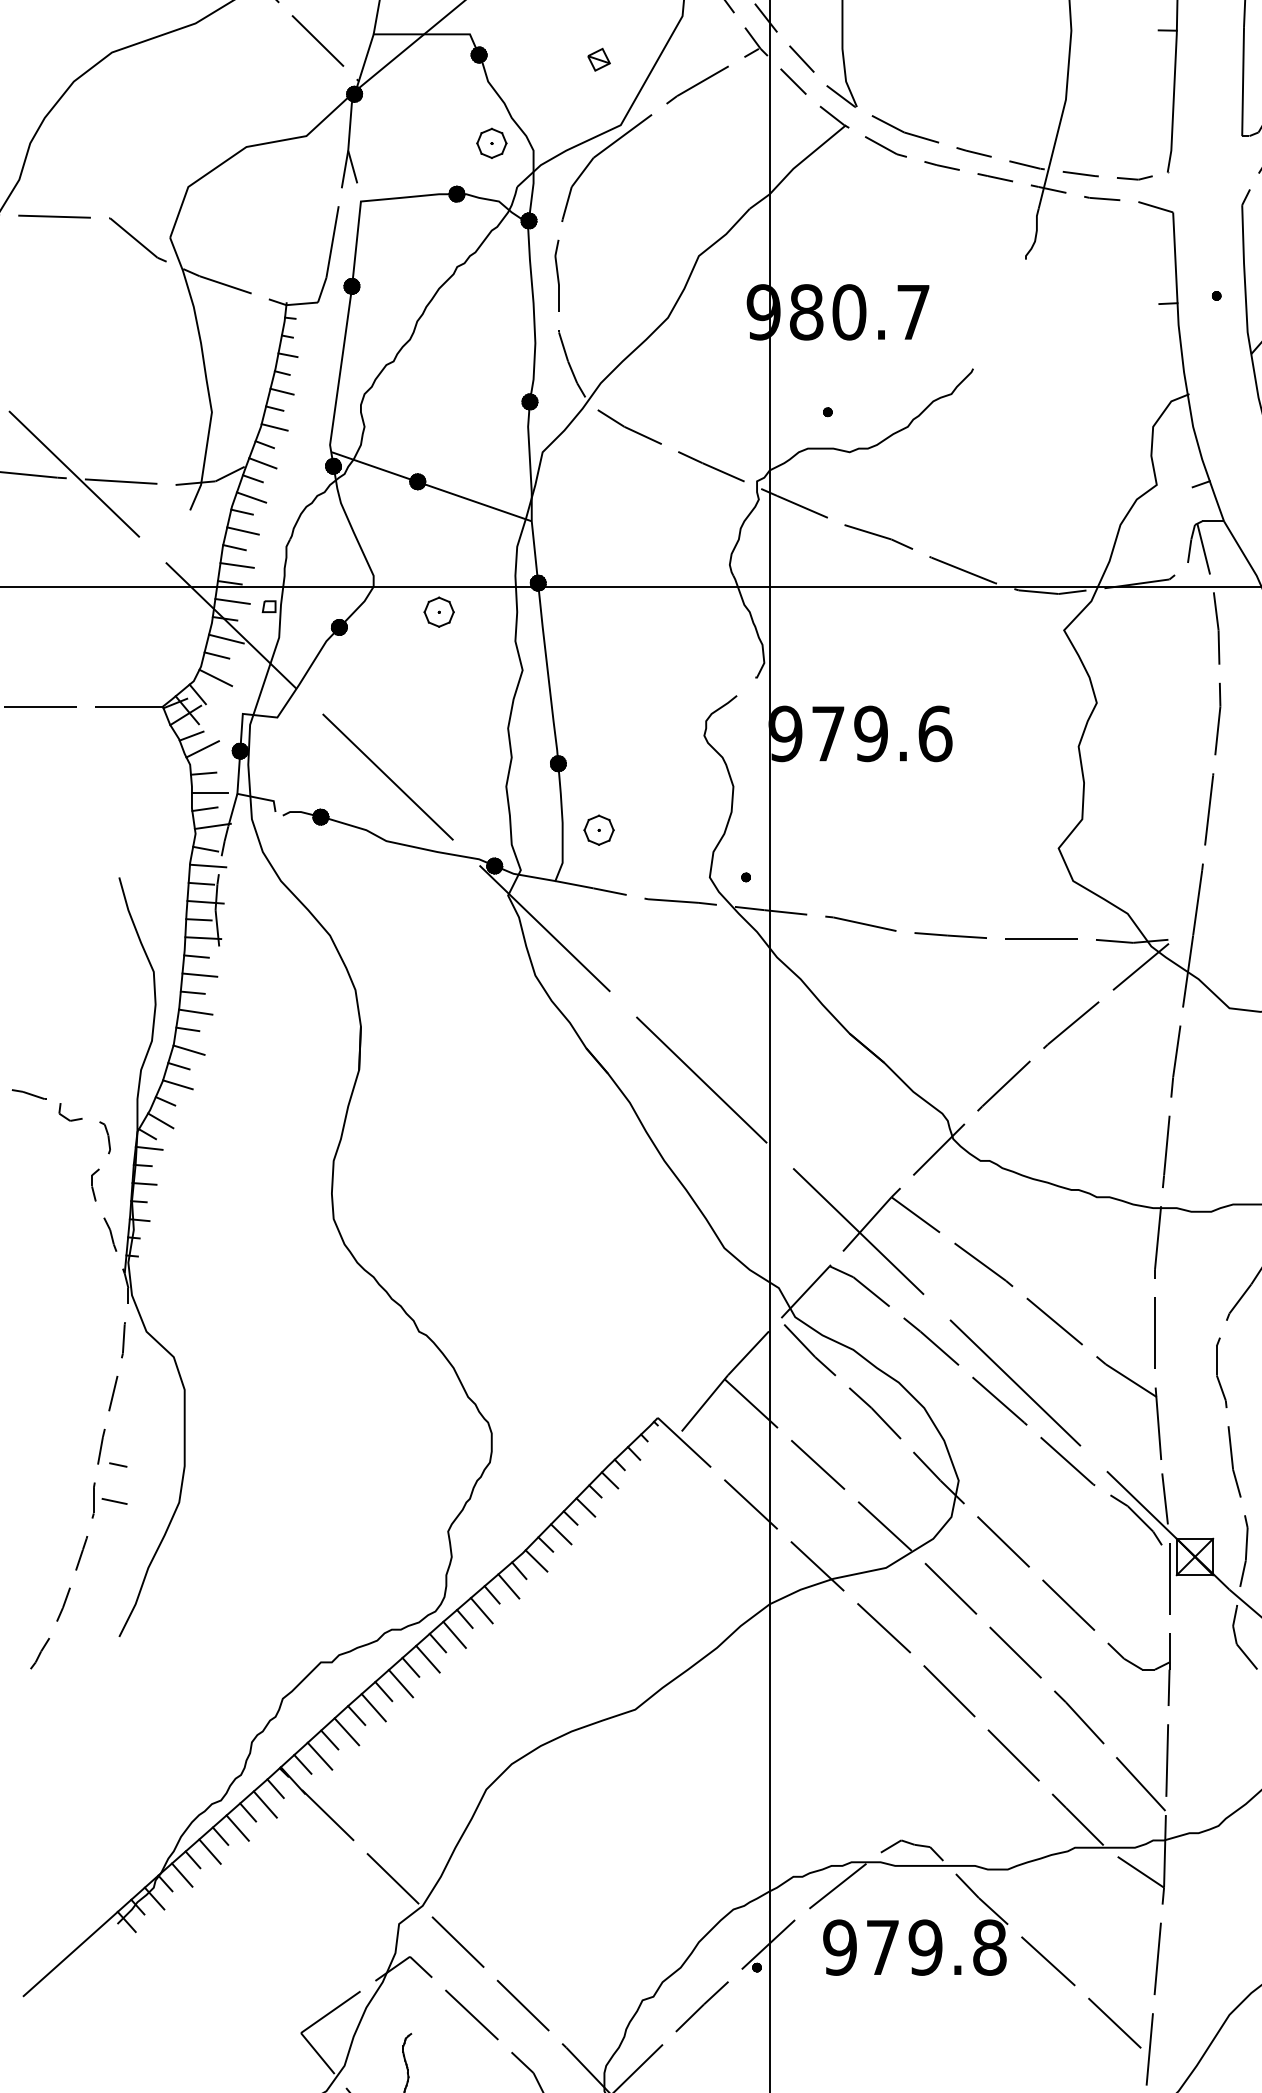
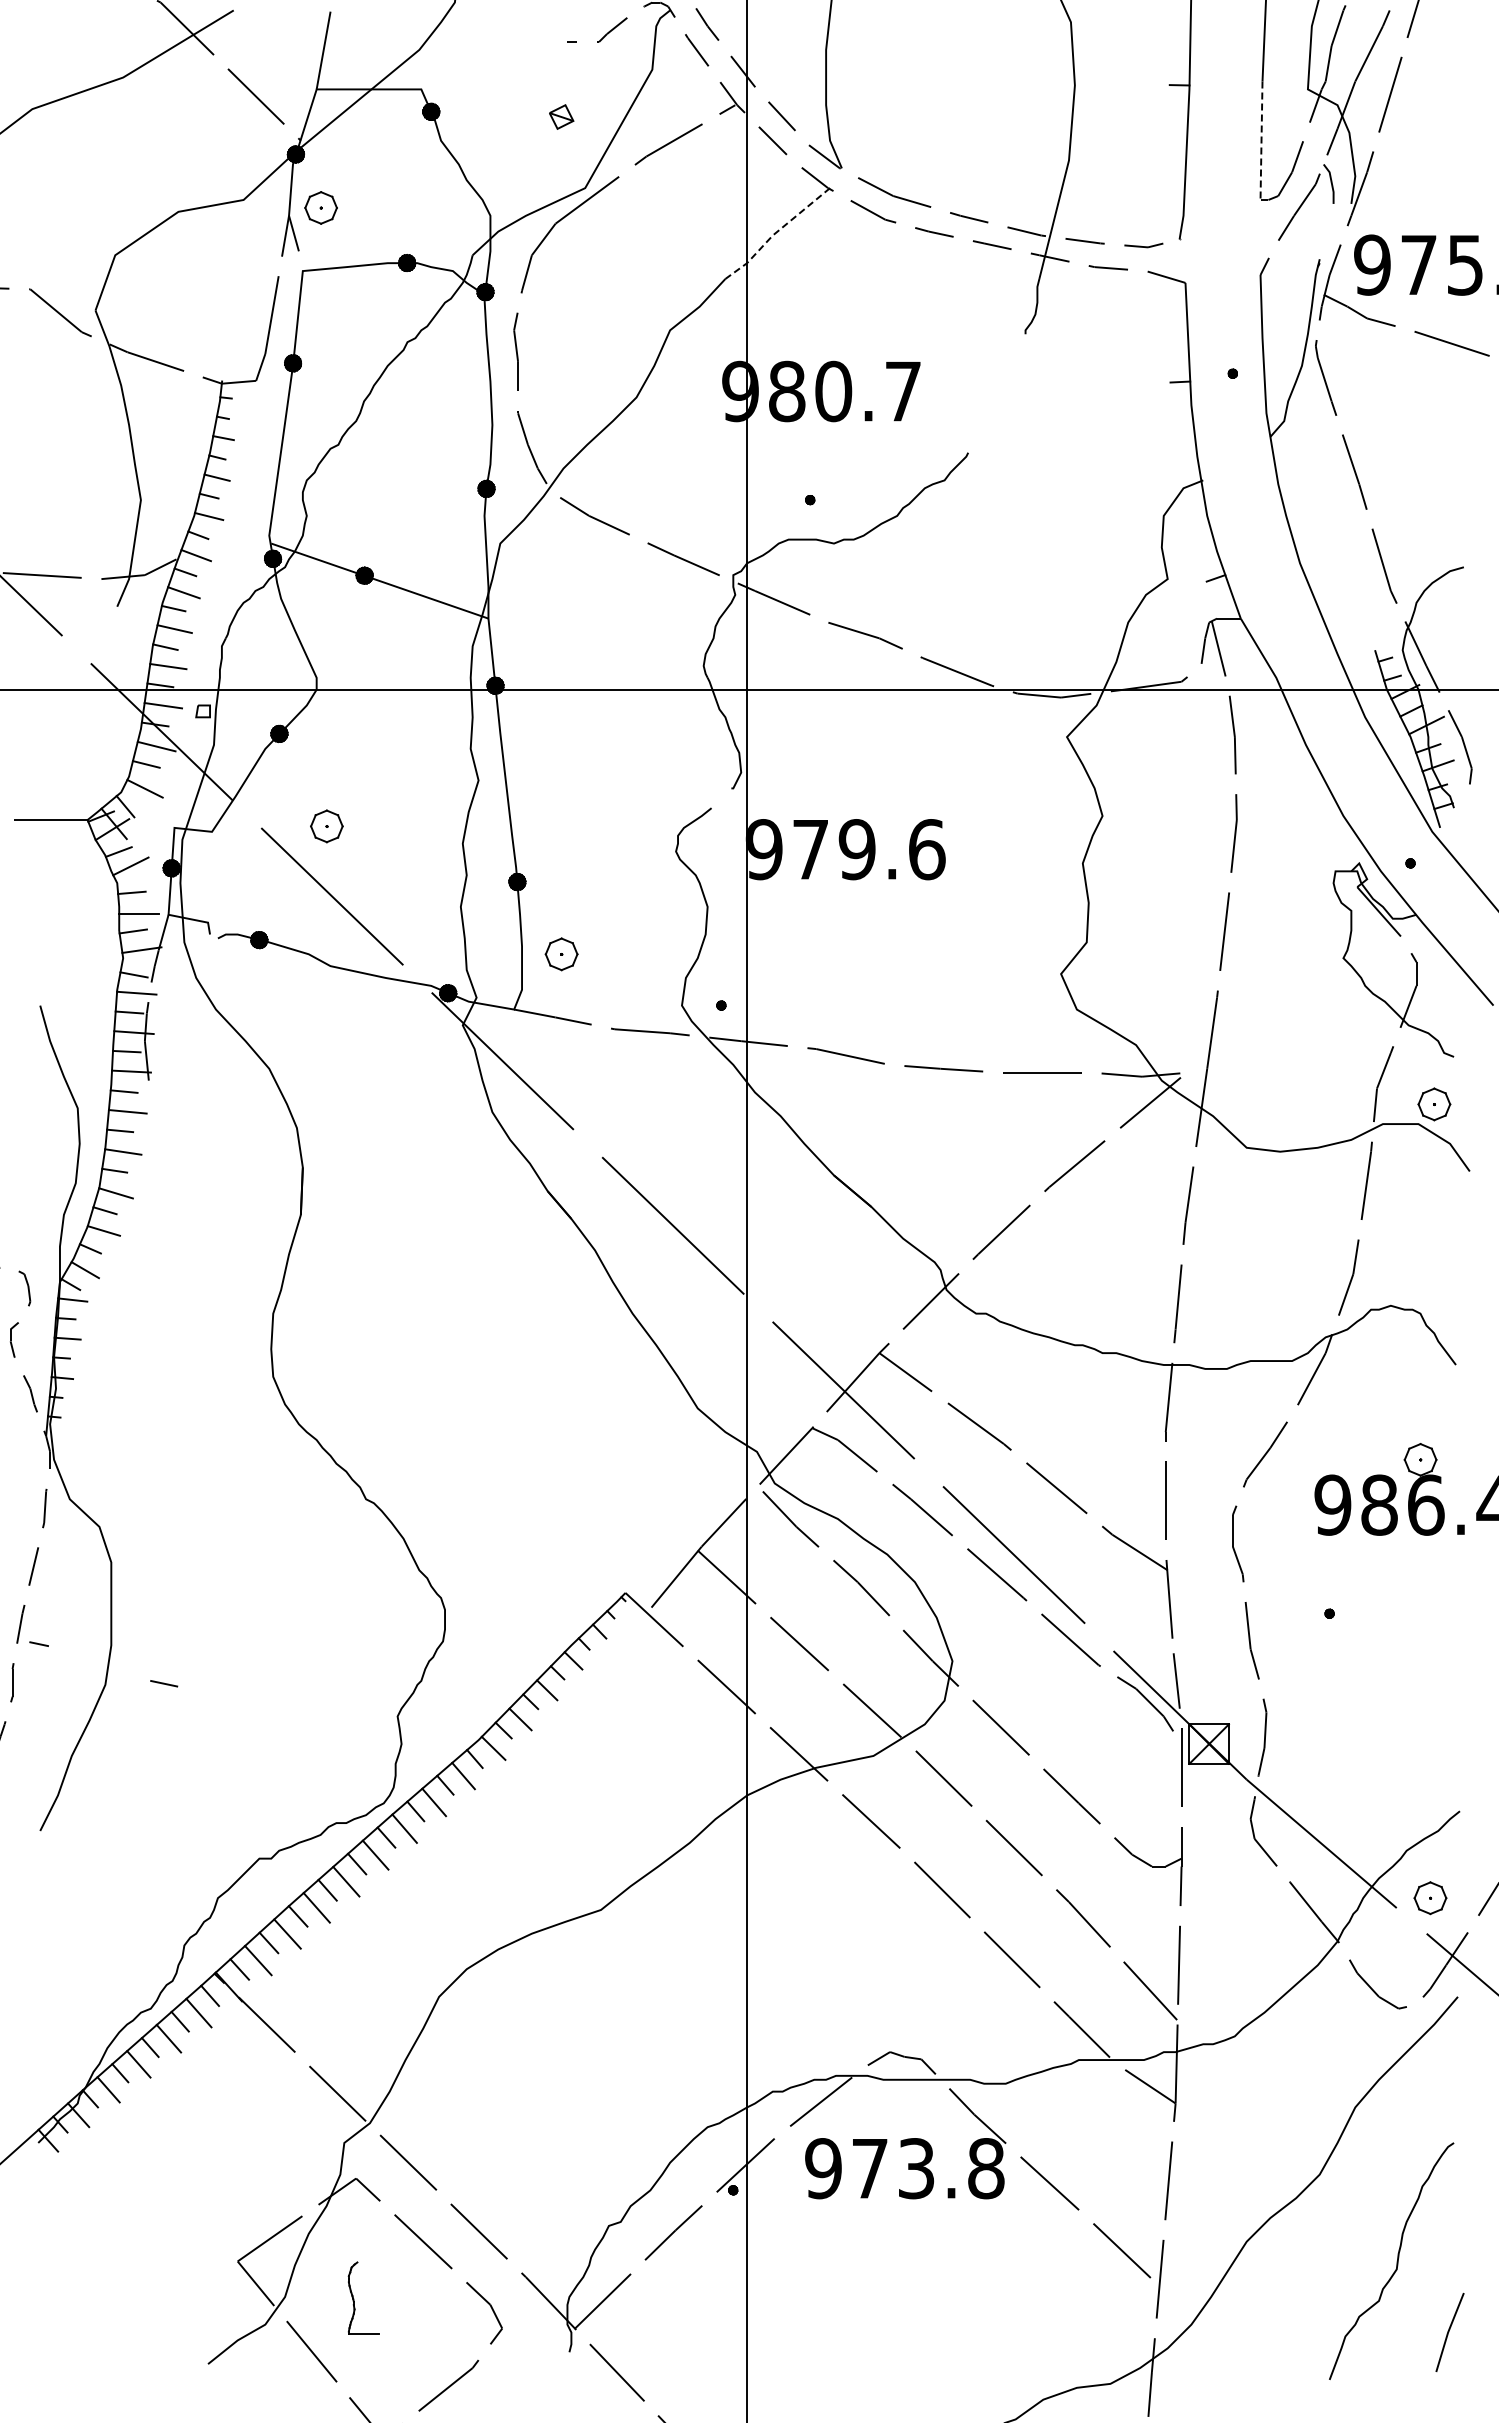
line: (1243, 82) -> (1261, 141), solid -> dashed
part: (491, 143) -> (320, 207), moved
line: (795, 166) -> (775, 233), solid -> dashed
part: (438, 612) -> (326, 826), moved
line: (114, 1501) -> (164, 1683), moved
text: (925, 1947) -> (916, 2168), 979.8 -> 973.8

